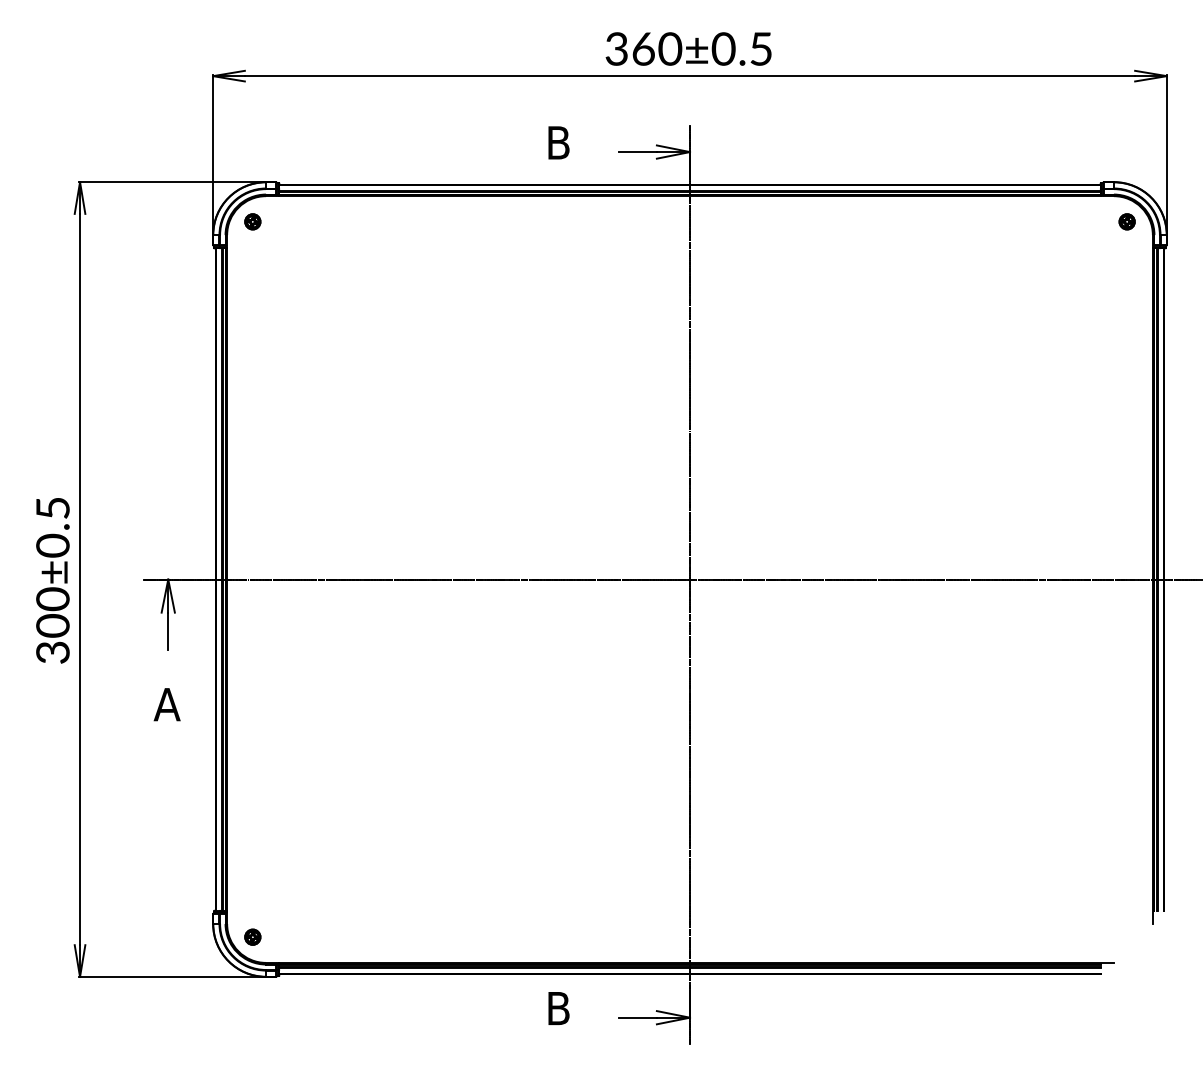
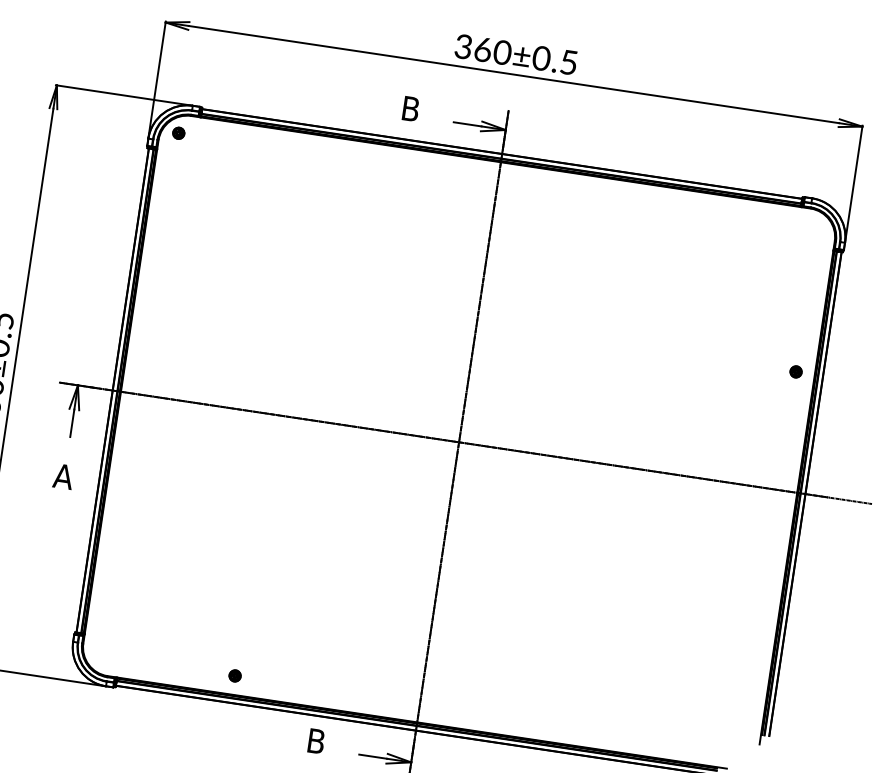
part: (1126, 221) -> (795, 371), moved
part: (252, 936) -> (234, 675), moved

